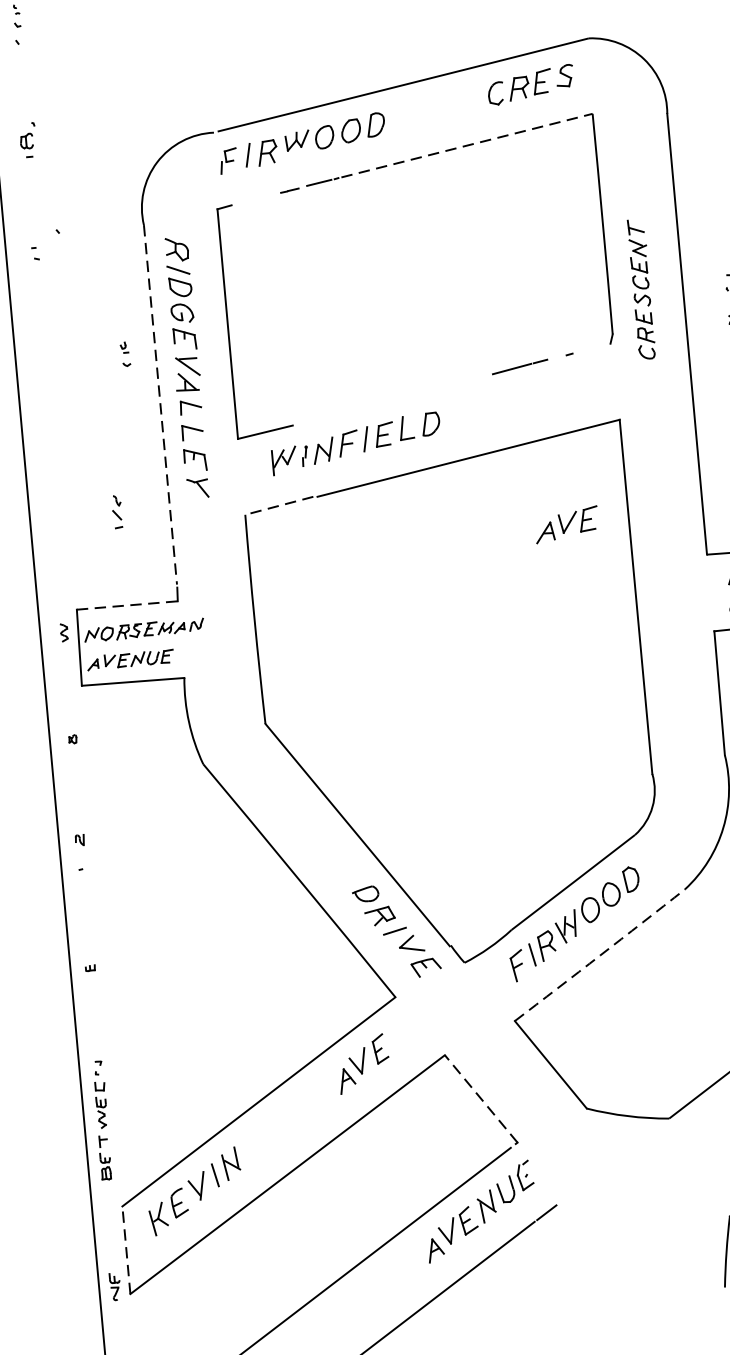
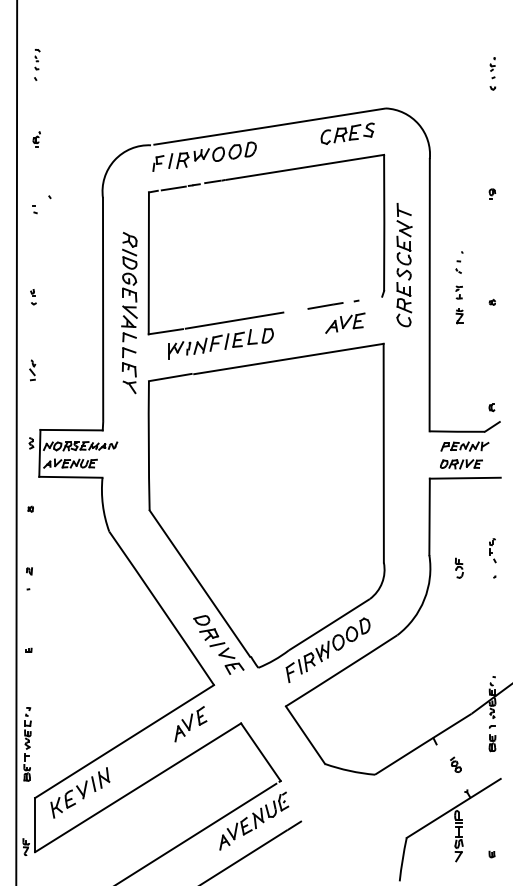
part: (27, 140) -> (36, 139), size x0.71
line: (467, 145) -> (305, 167), dashed -> solid
line: (256, 199) -> (173, 188), added
part: (641, 289) -> (404, 265), size x1.43
part: (125, 354) -> (33, 297), moved
part: (187, 368) -> (129, 313), moved
line: (374, 403) -> (234, 320), added
line: (161, 405) -> (103, 309), dashed -> solid
line: (279, 505) -> (170, 377), dashed -> solid
part: (117, 512) -> (32, 370), moved
part: (566, 523) -> (345, 322), moved
line: (128, 605) -> (72, 430), dashed -> solid
arc: (599, 956) -> (341, 671), dashed -> solid
line: (480, 1099) -> (260, 752), dashed -> solid
line: (126, 1249) -> (35, 824), dashed -> solid

